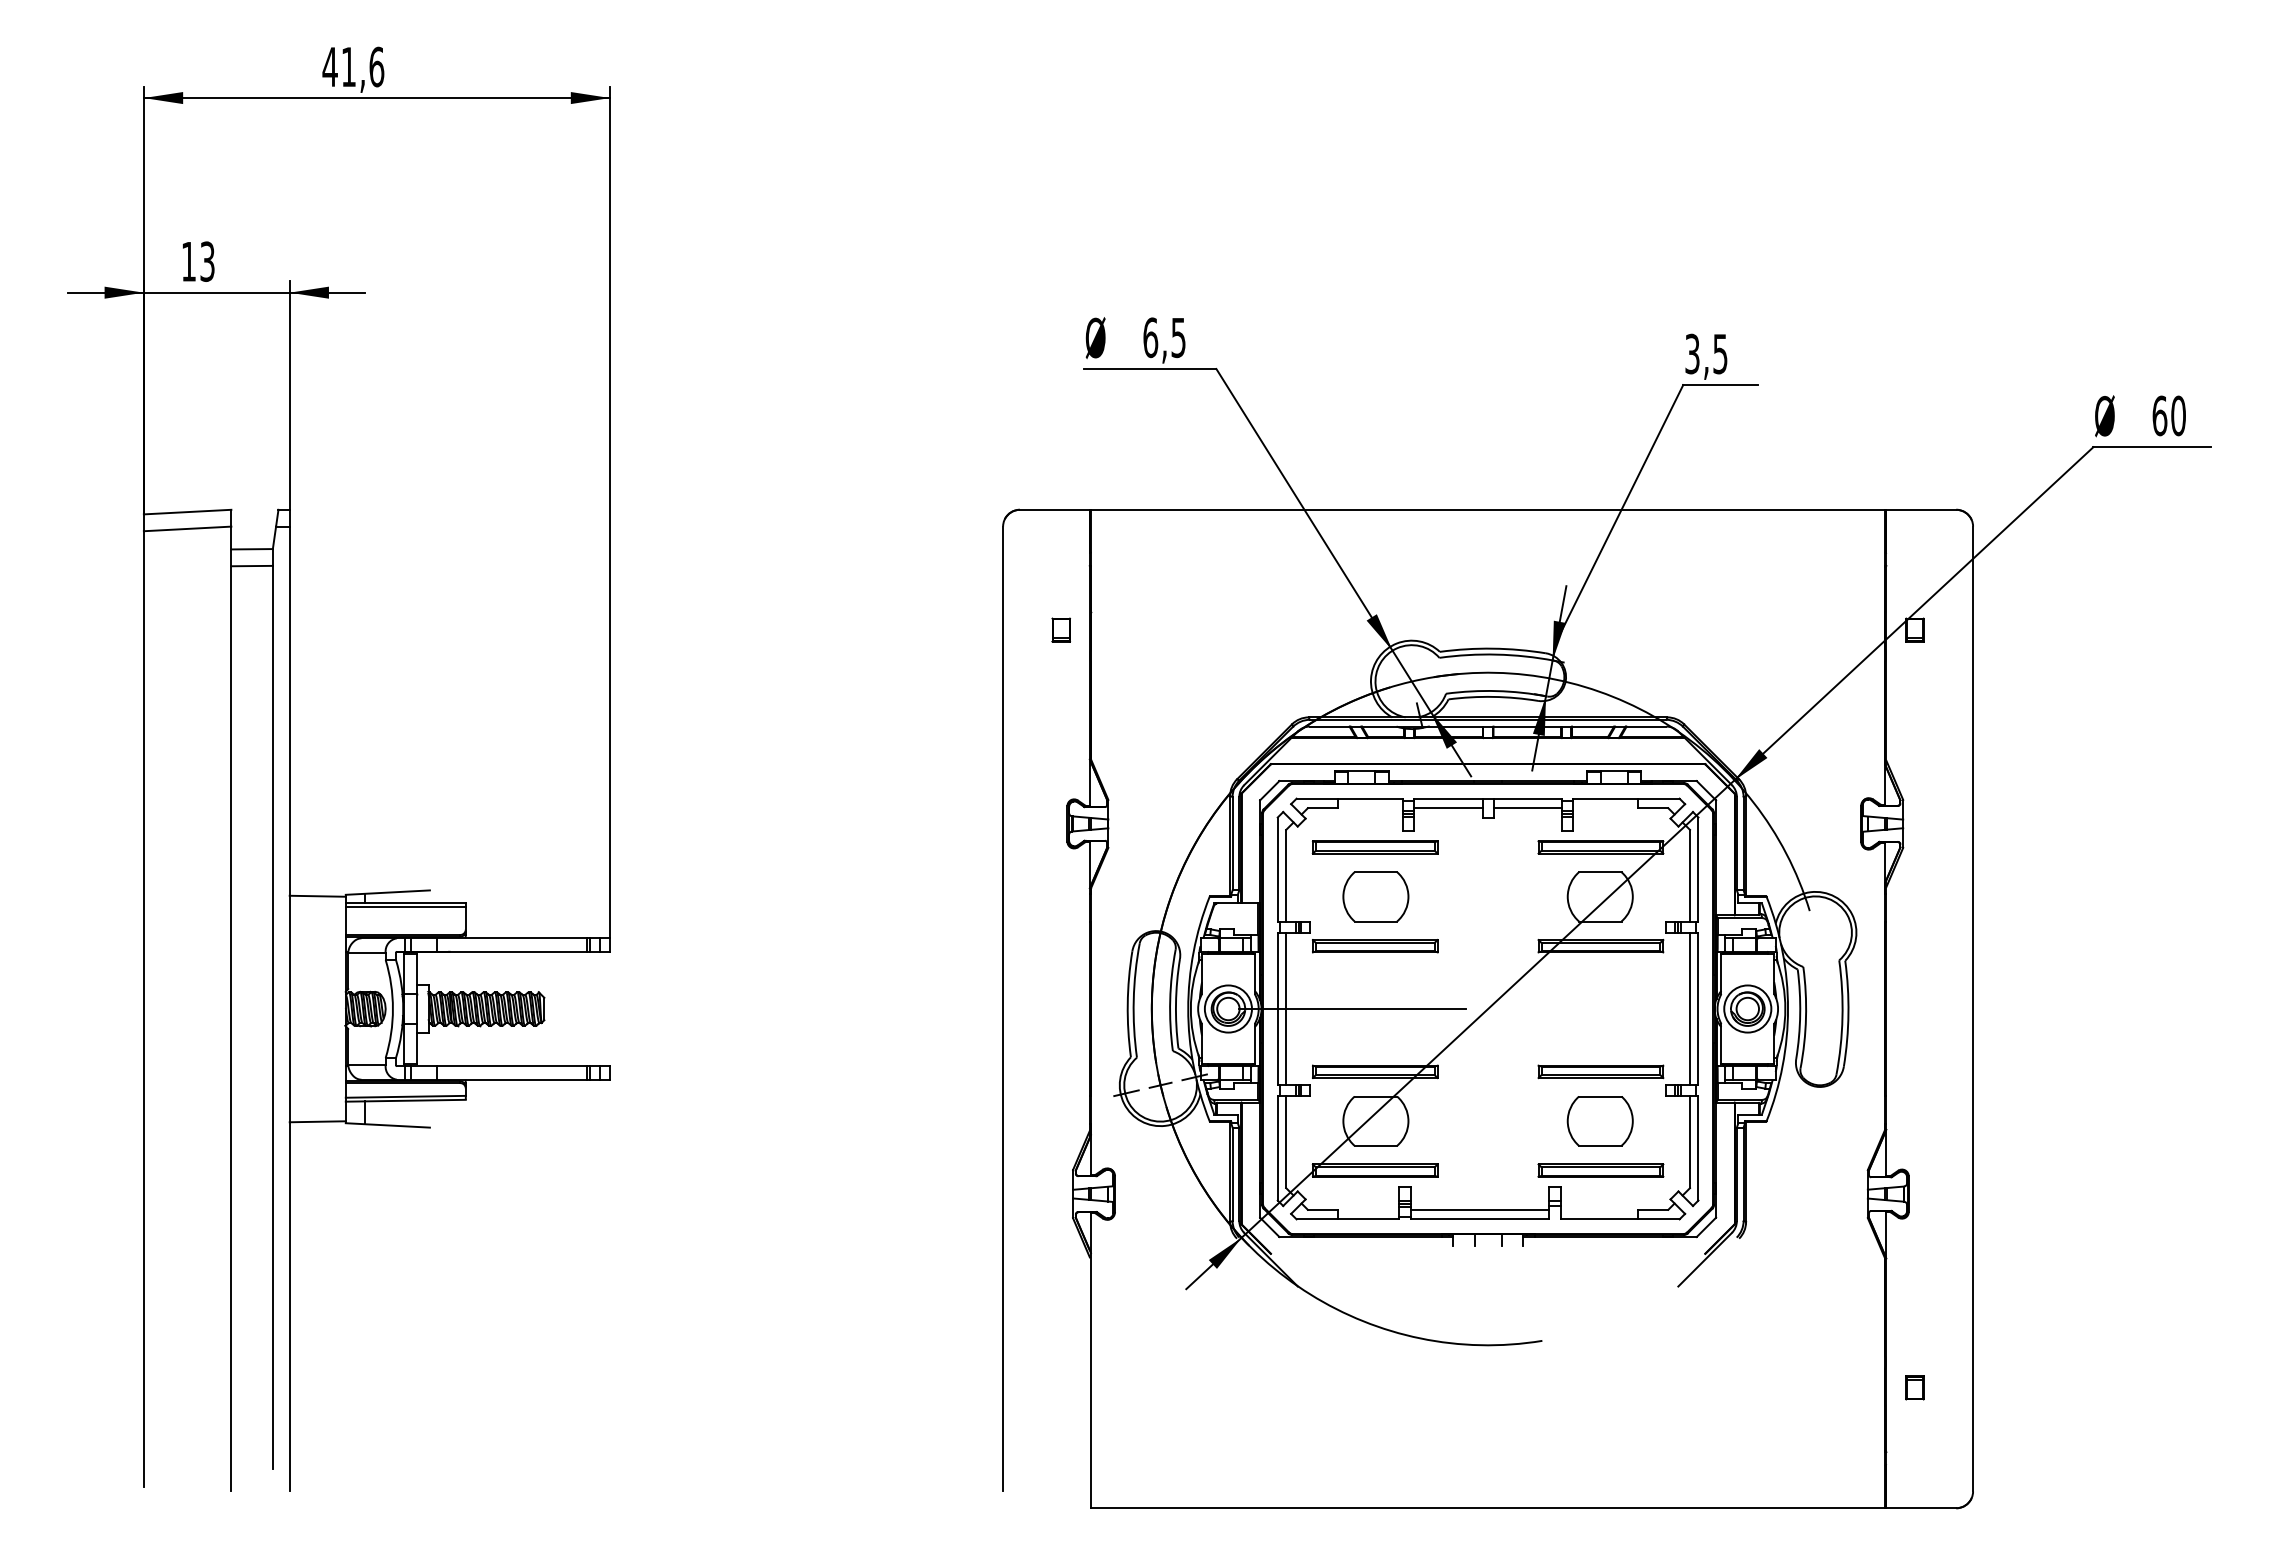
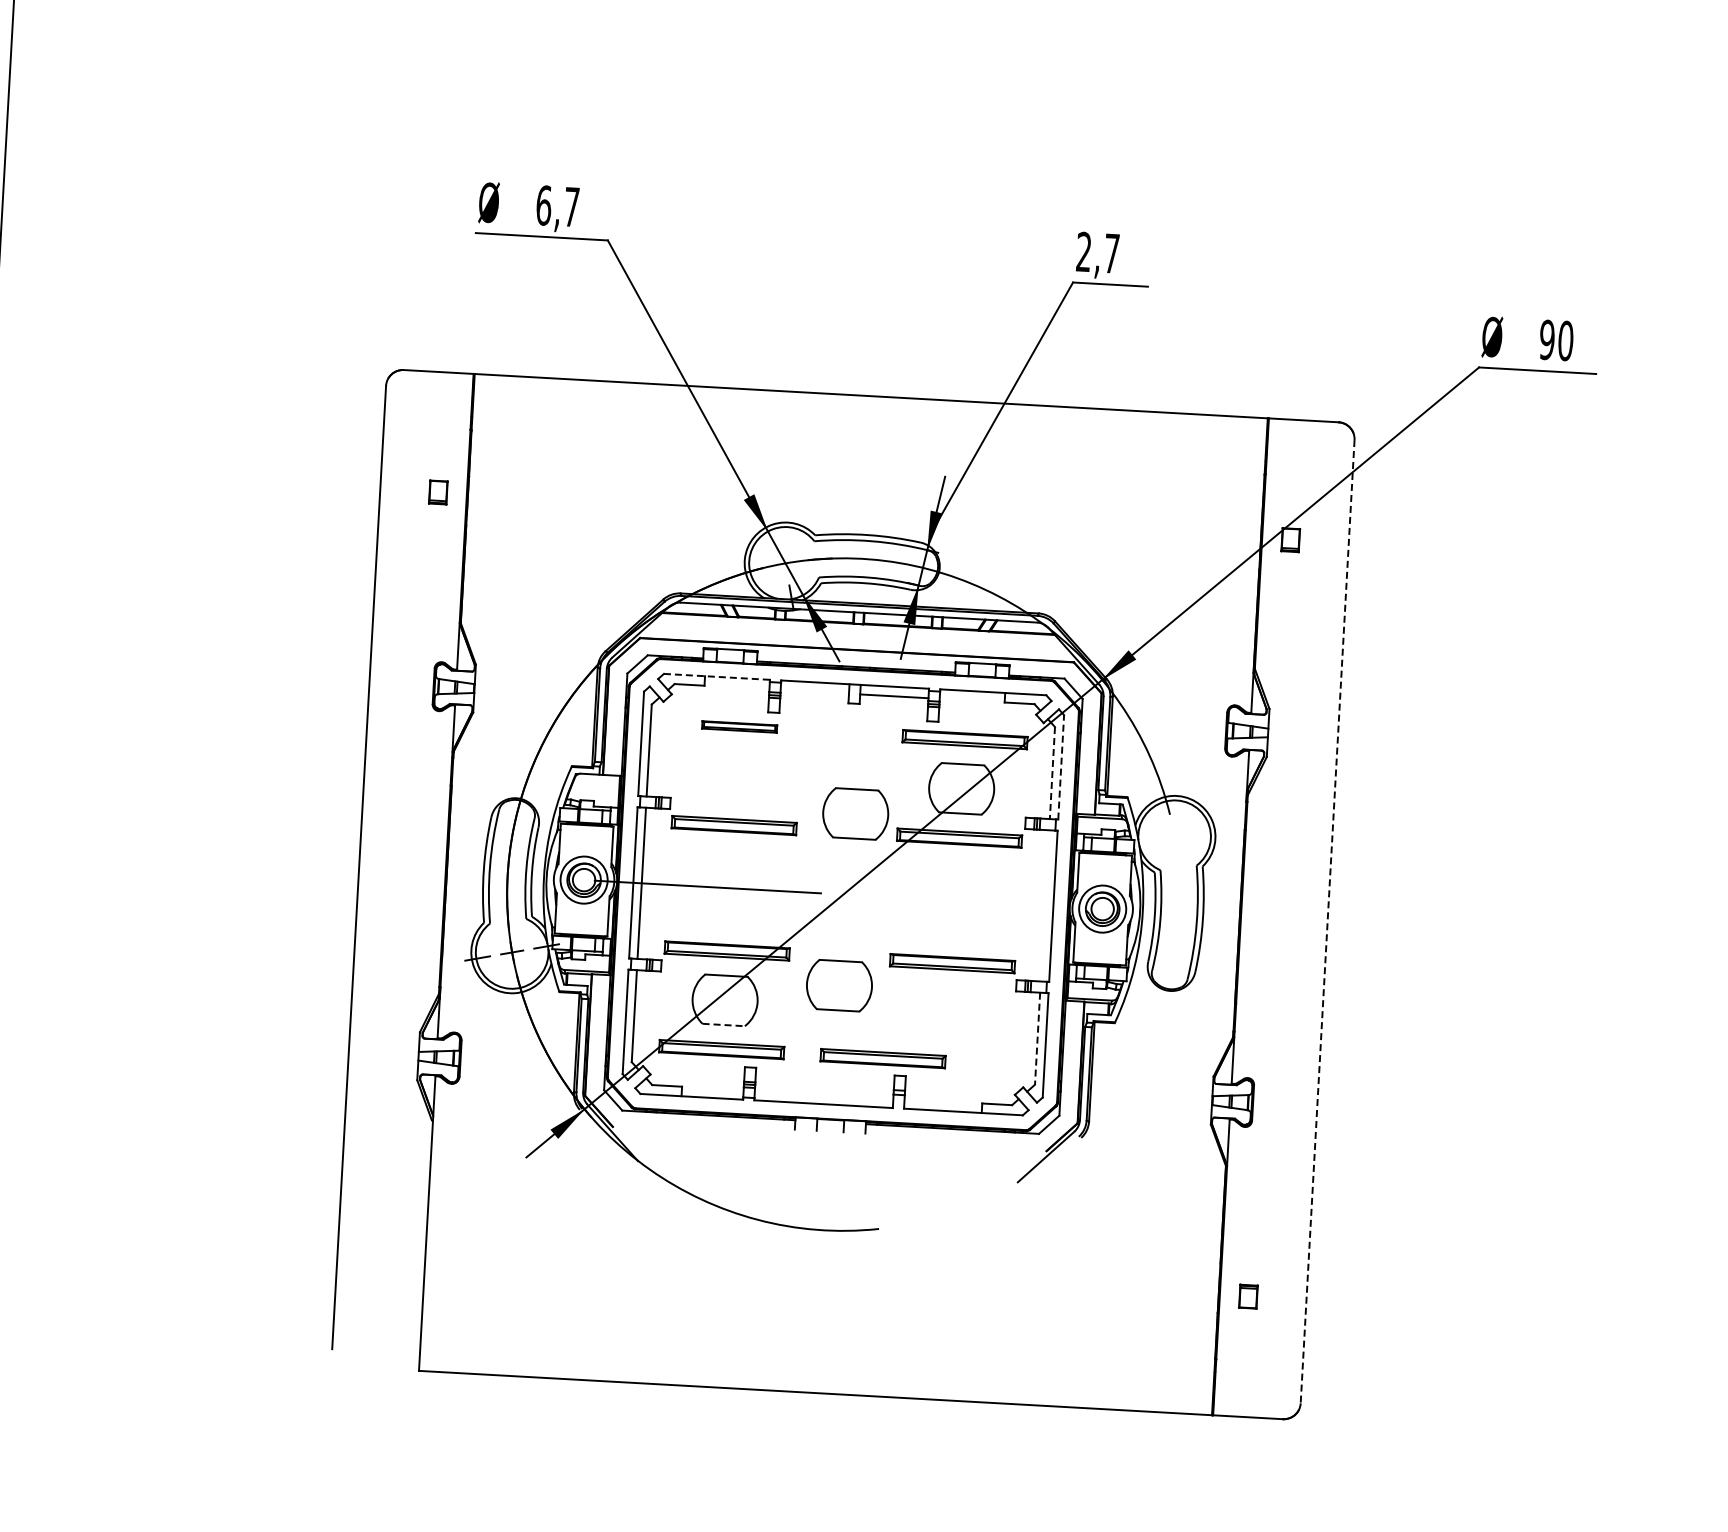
text: (1178, 338) -> (571, 207), 6,5 -> 6,7
text: (1706, 354) -> (1097, 253), 3,5 -> 2,7
text: (2159, 415) -> (1546, 339), 60 -> 90
line: (1350, 798) -> (717, 676), solid -> dashed
line: (1448, 808) -> (815, 692), removed
part: (1374, 847) -> (738, 727), size x0.6
line: (1698, 869) -> (1061, 767), solid -> dashed
line: (1690, 876) -> (1052, 773), solid -> dashed
part: (1375, 896) -> (855, 813), moved
line: (1690, 1008) -> (1045, 905), removed
line: (1973, 1009) -> (1328, 922), solid -> dashed
part: (1599, 1121) -> (838, 985), moved
line: (1690, 1142) -> (1038, 1039), solid -> dashed
line: (1376, 1145) -> (724, 1024), solid -> dashed
part: (1600, 1170) -> (882, 1058), moved
line: (1479, 1209) -> (823, 1094), removed

